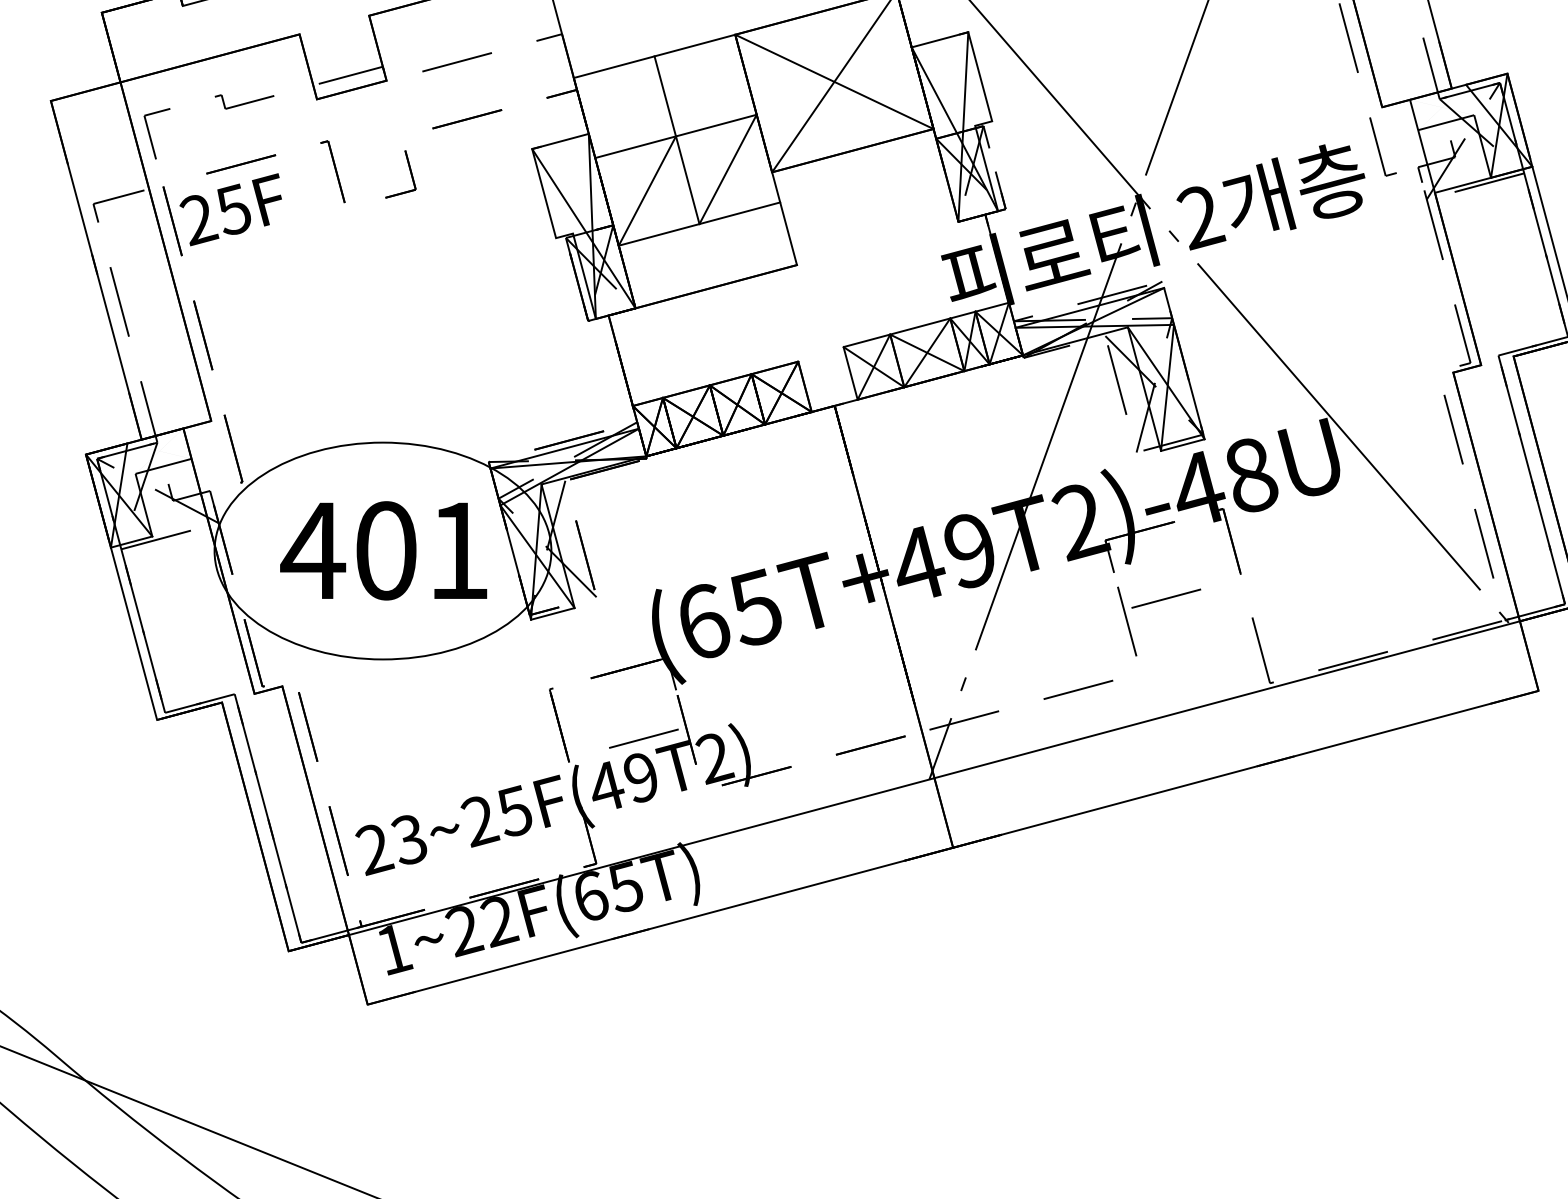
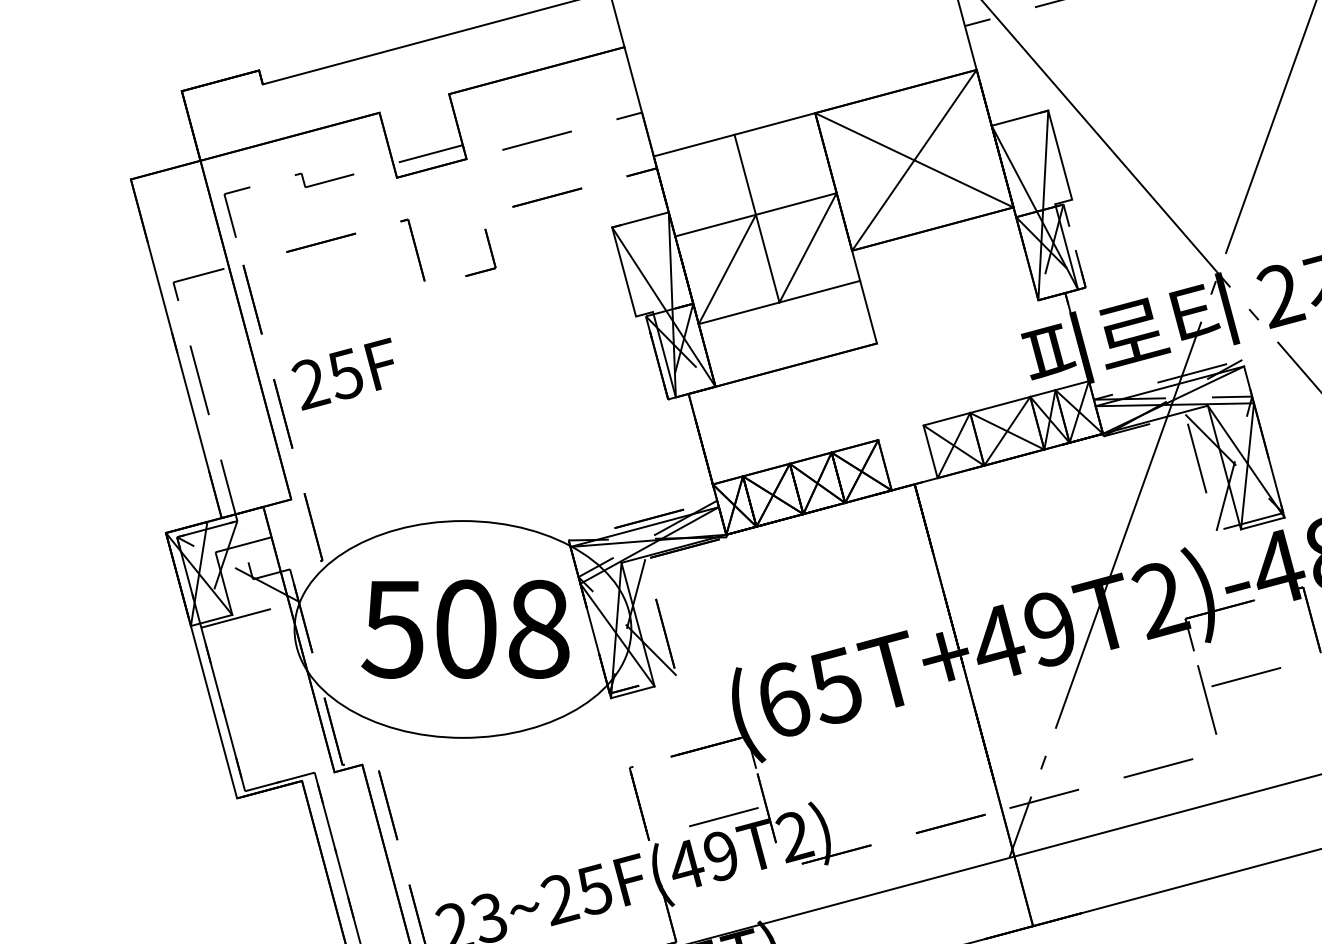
text: (230, 209) -> (342, 373), moved
text: (384, 550) -> (464, 628), 401 -> 508

